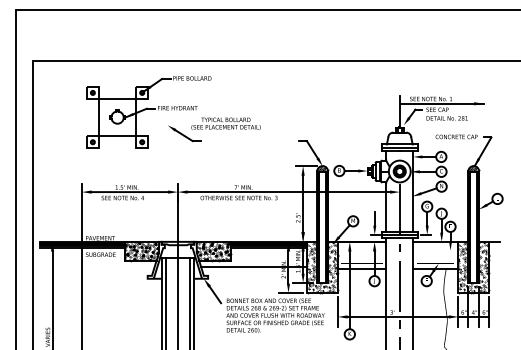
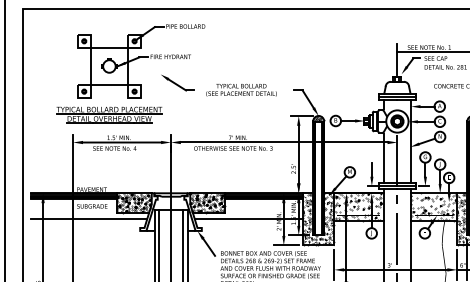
text: (225, 123) -> (240, 89), moved
part: (117, 165) -> (109, 115), added
hatch: (361, 254) -> (358, 206), added
hatch: (435, 255) -> (433, 207), added
line: (97, 266) -> (88, 218), added

